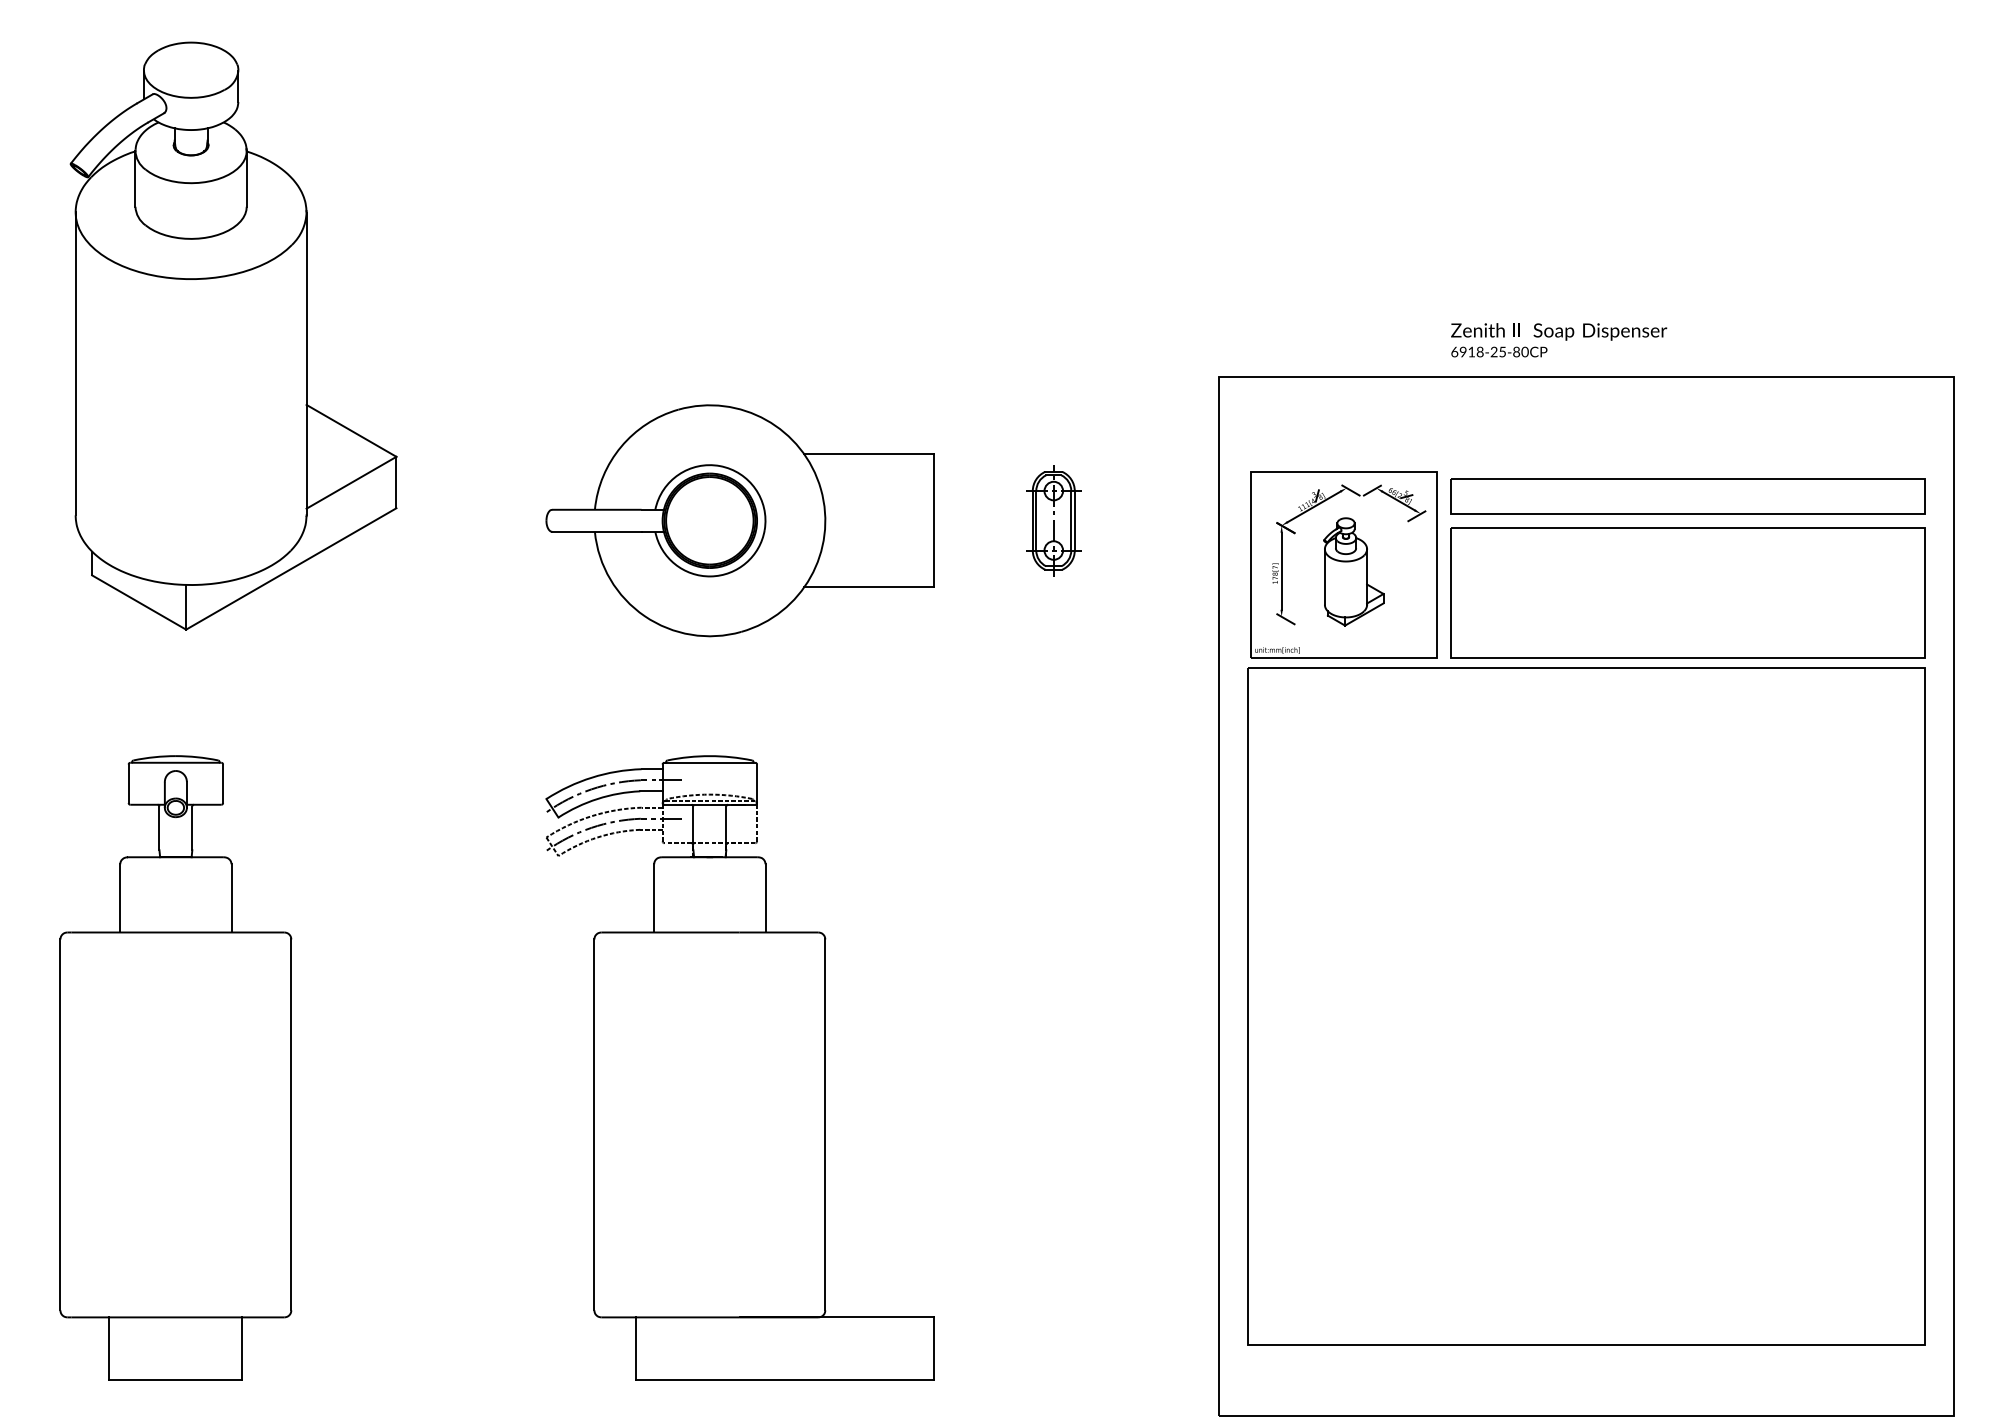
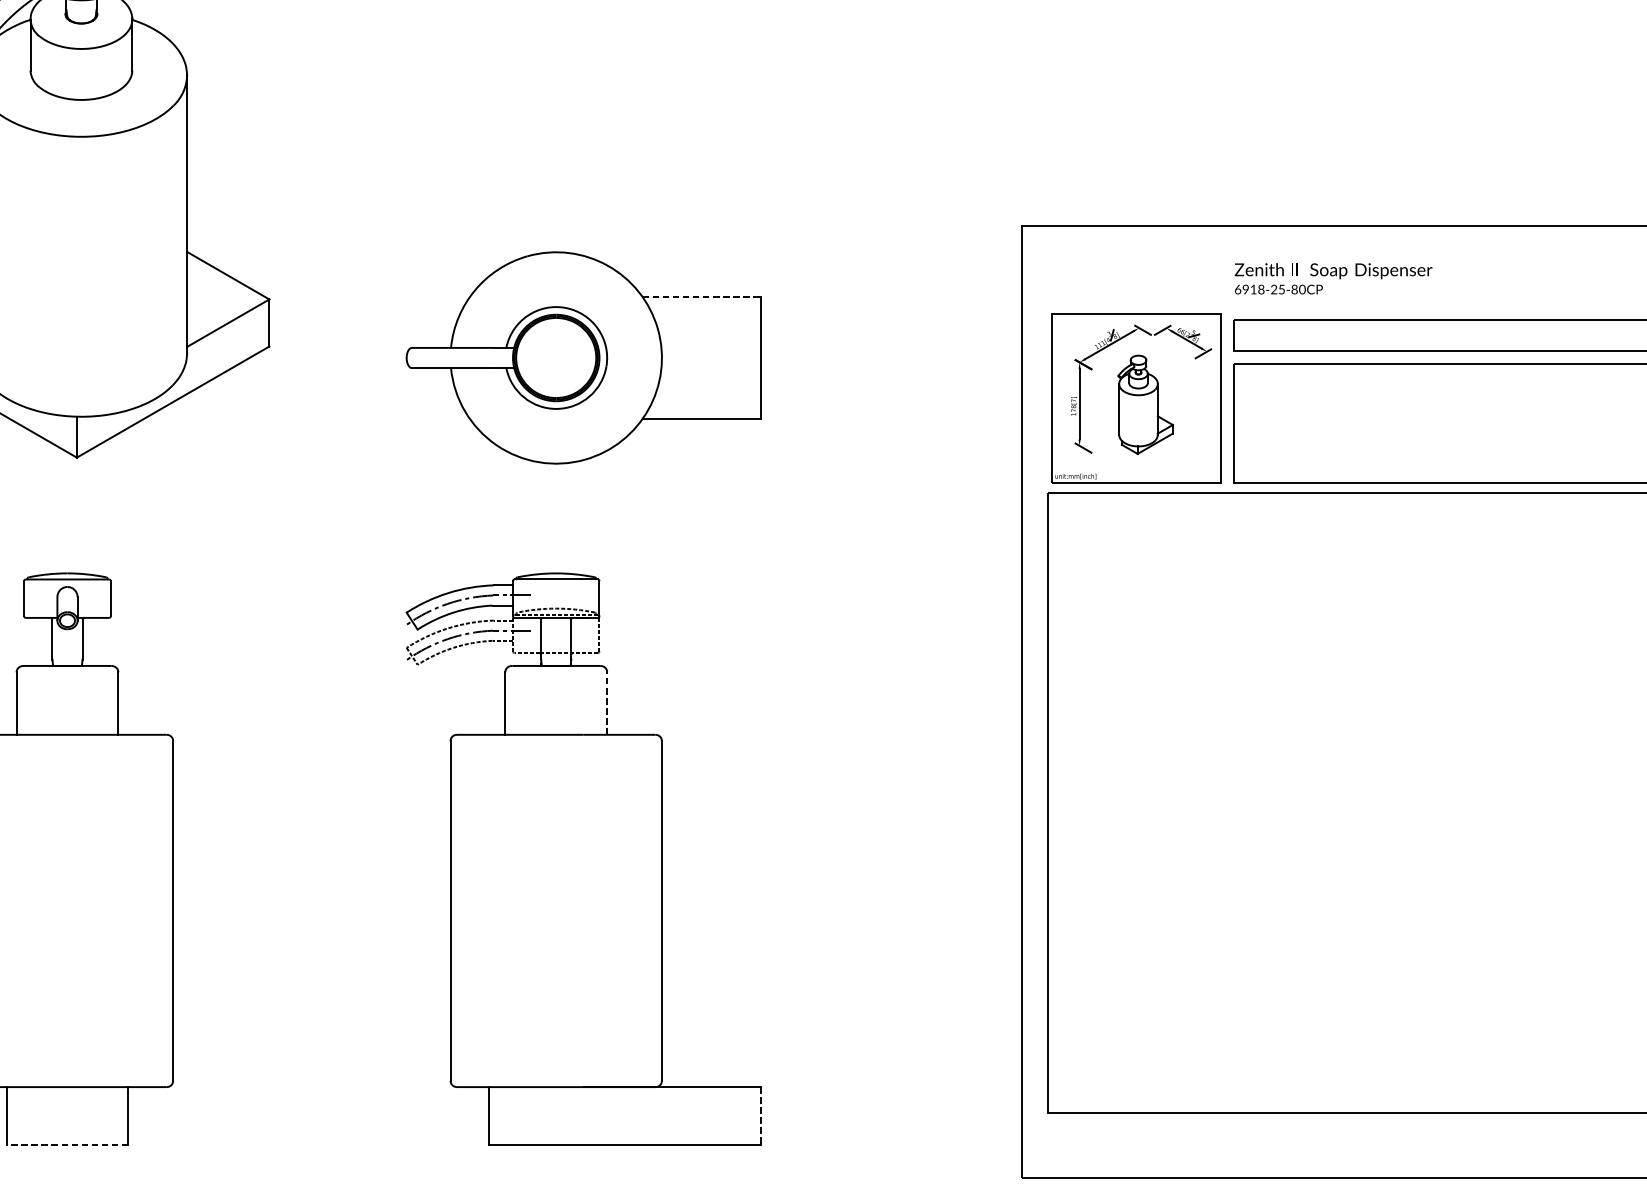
text: (1559, 340) -> (1333, 279), moved
line: (869, 454) -> (702, 297), solid -> dashed
part: (1053, 520) -> (870, 357), removed
line: (765, 897) -> (607, 702), solid -> dashed
line: (933, 1349) -> (760, 1116), solid -> dashed
line: (175, 1380) -> (67, 1144), solid -> dashed

